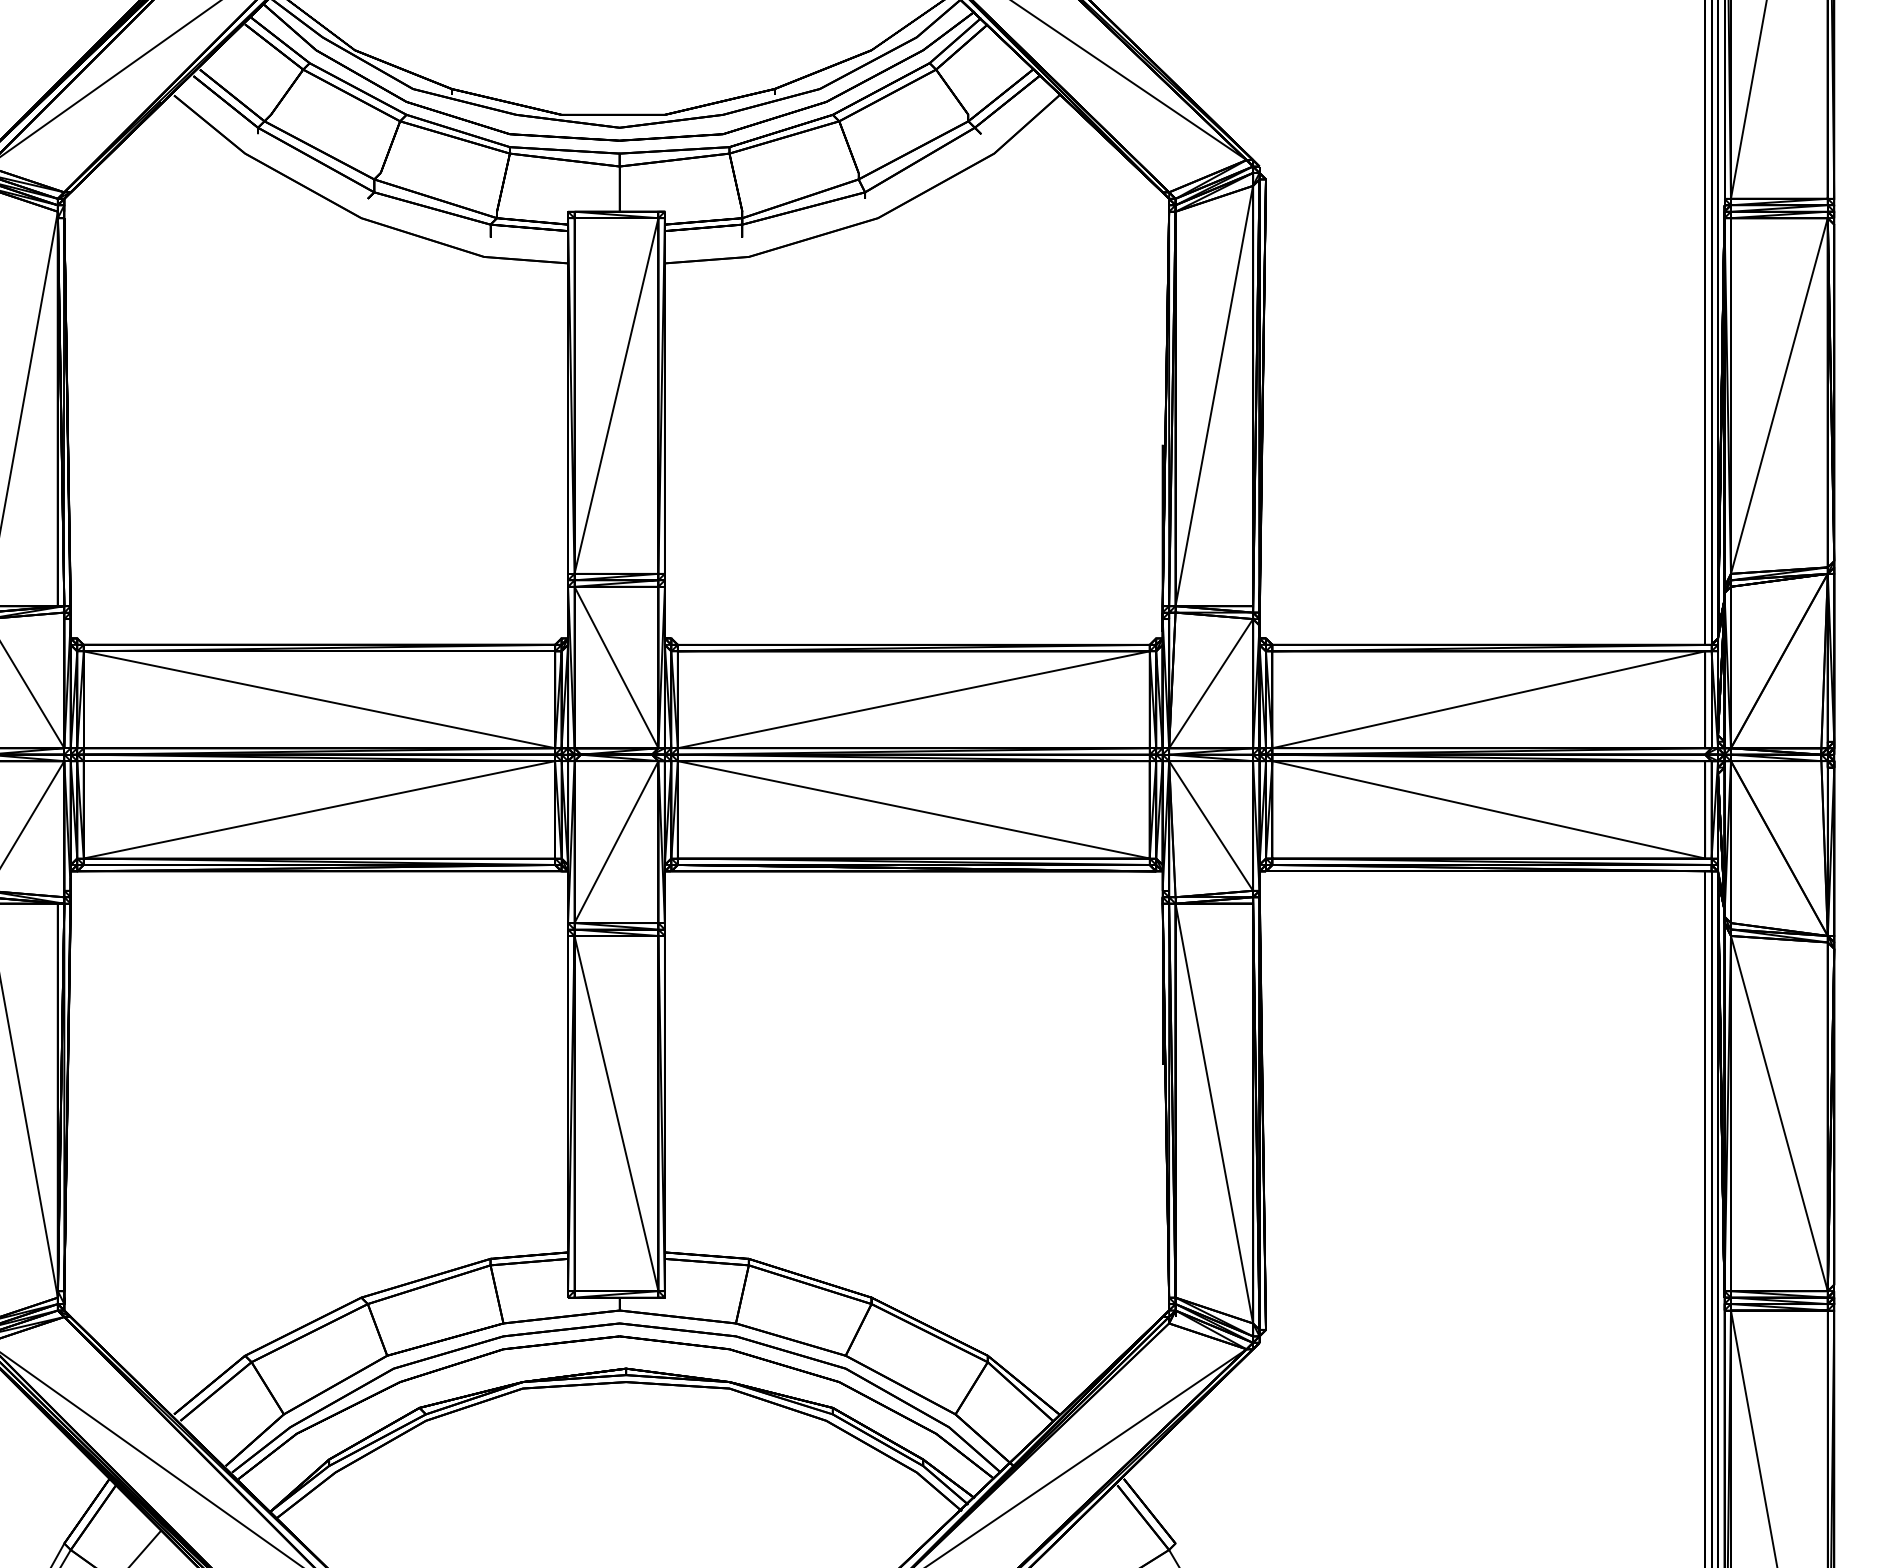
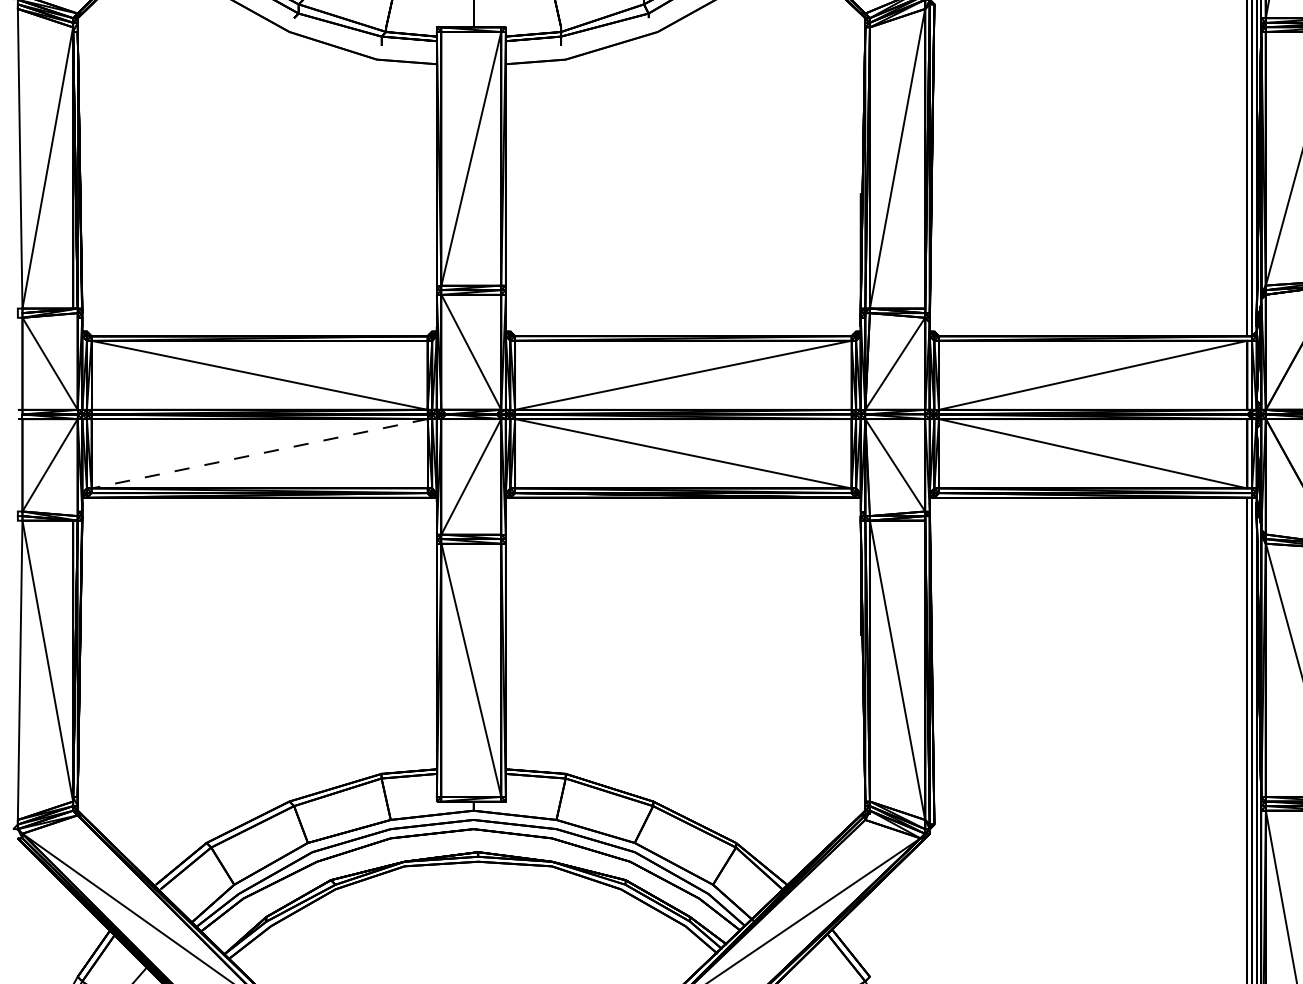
line: (319, 809) -> (259, 453), solid -> dashed

